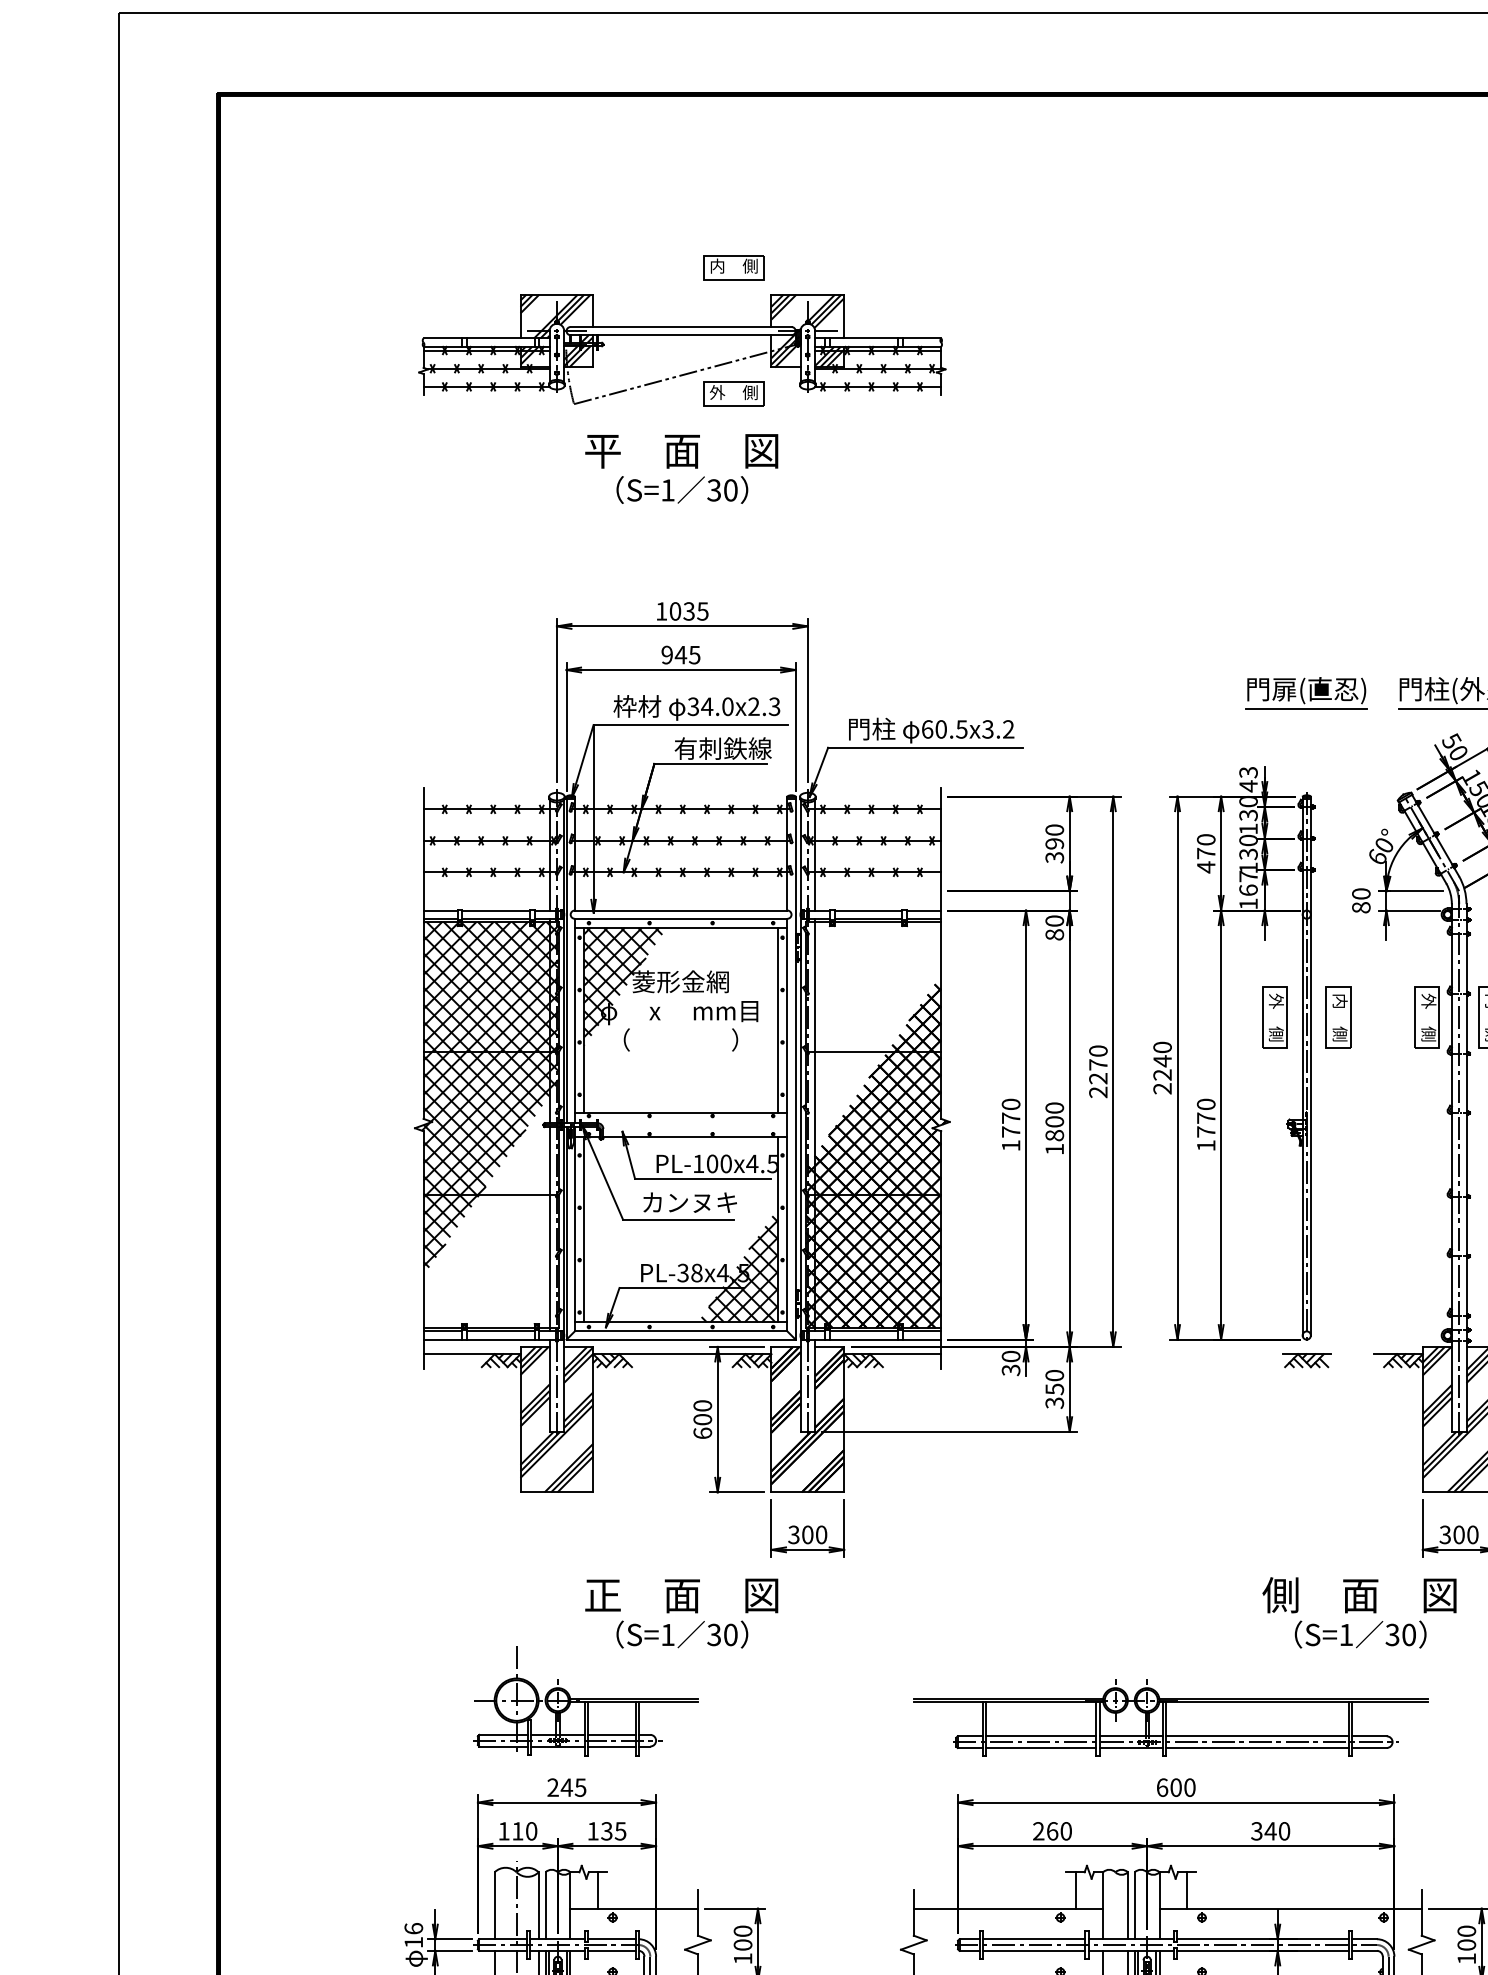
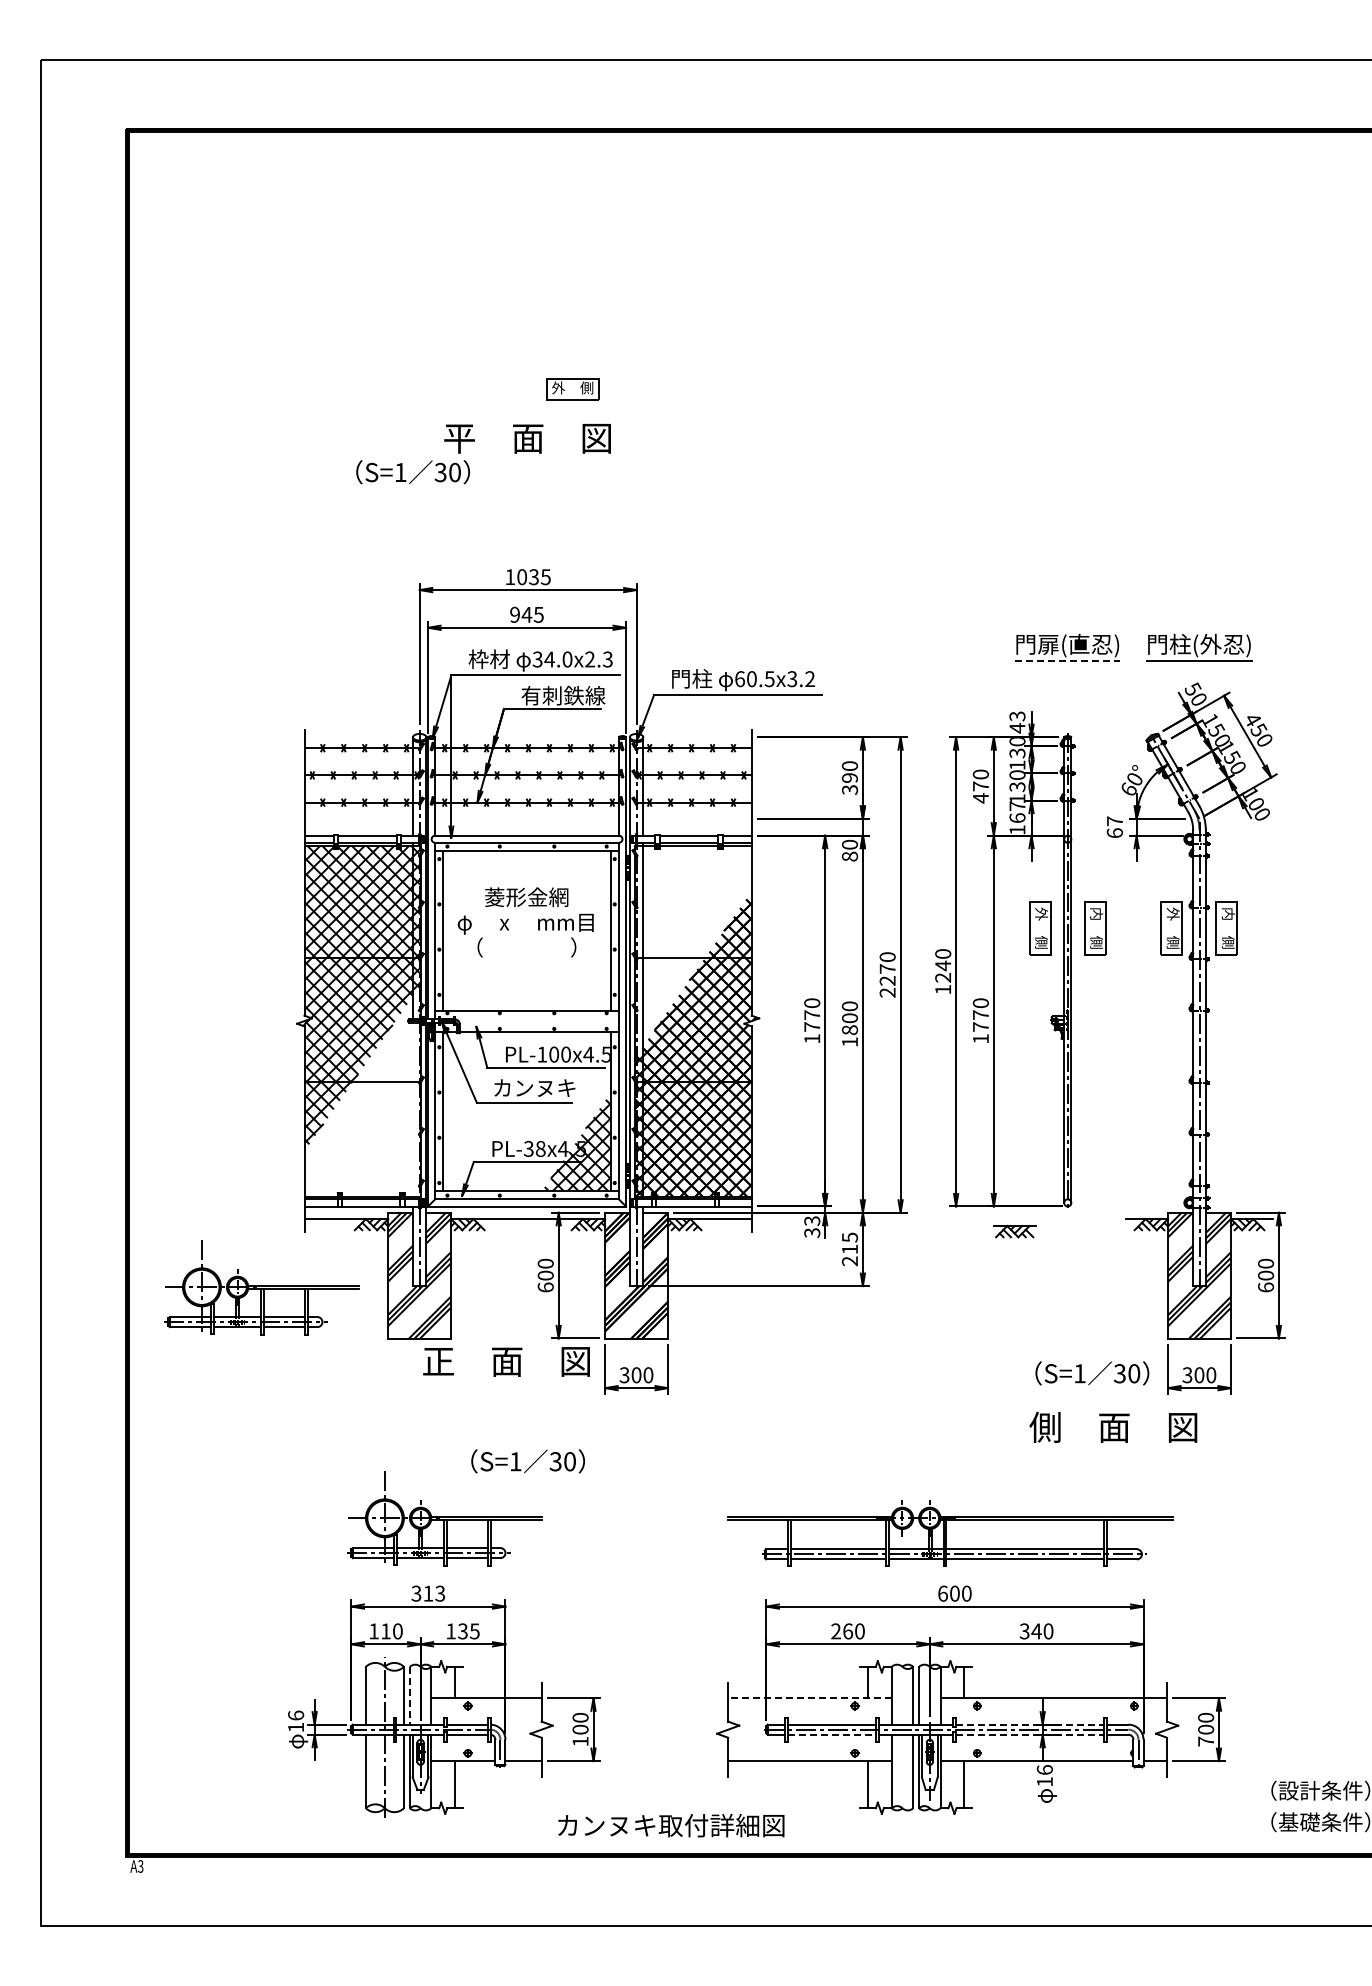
part: (733, 268) -> (572, 280), removed
part: (681, 335) -> (527, 338), removed
text: (681, 490) -> (412, 472), moved
line: (1307, 709) -> (1068, 661), solid -> dashed
text: (1360, 901) -> (1114, 827), 80 -> 67
hatch: (622, 986) -> (476, 901), removed
text: (1161, 1088) -> (942, 989), 2240 -> 1240
line: (549, 1228) -> (413, 1110), removed
text: (1011, 1357) -> (812, 1221), 30 -> 33
part: (1306, 1360) -> (1014, 1231), moved
text: (1054, 1389) -> (849, 1249), 350 -> 215
part: (373, 1433) -> (261, 1287), added
text: (681, 1595) -> (506, 1361), moved
text: (1360, 1634) -> (1092, 1373), moved
text: (567, 1787) -> (428, 1593), 245 -> 313
line: (545, 1905) -> (409, 1695), solid -> dashed
line: (1007, 1908) -> (809, 1698), solid -> dashed
line: (1263, 1939) -> (1030, 1724), solid -> dashed
line: (1034, 1950) -> (832, 1734), solid -> dashed
line: (1263, 1950) -> (1030, 1734), solid -> dashed
text: (1466, 1958) -> (1205, 1741), 100 -> 700

